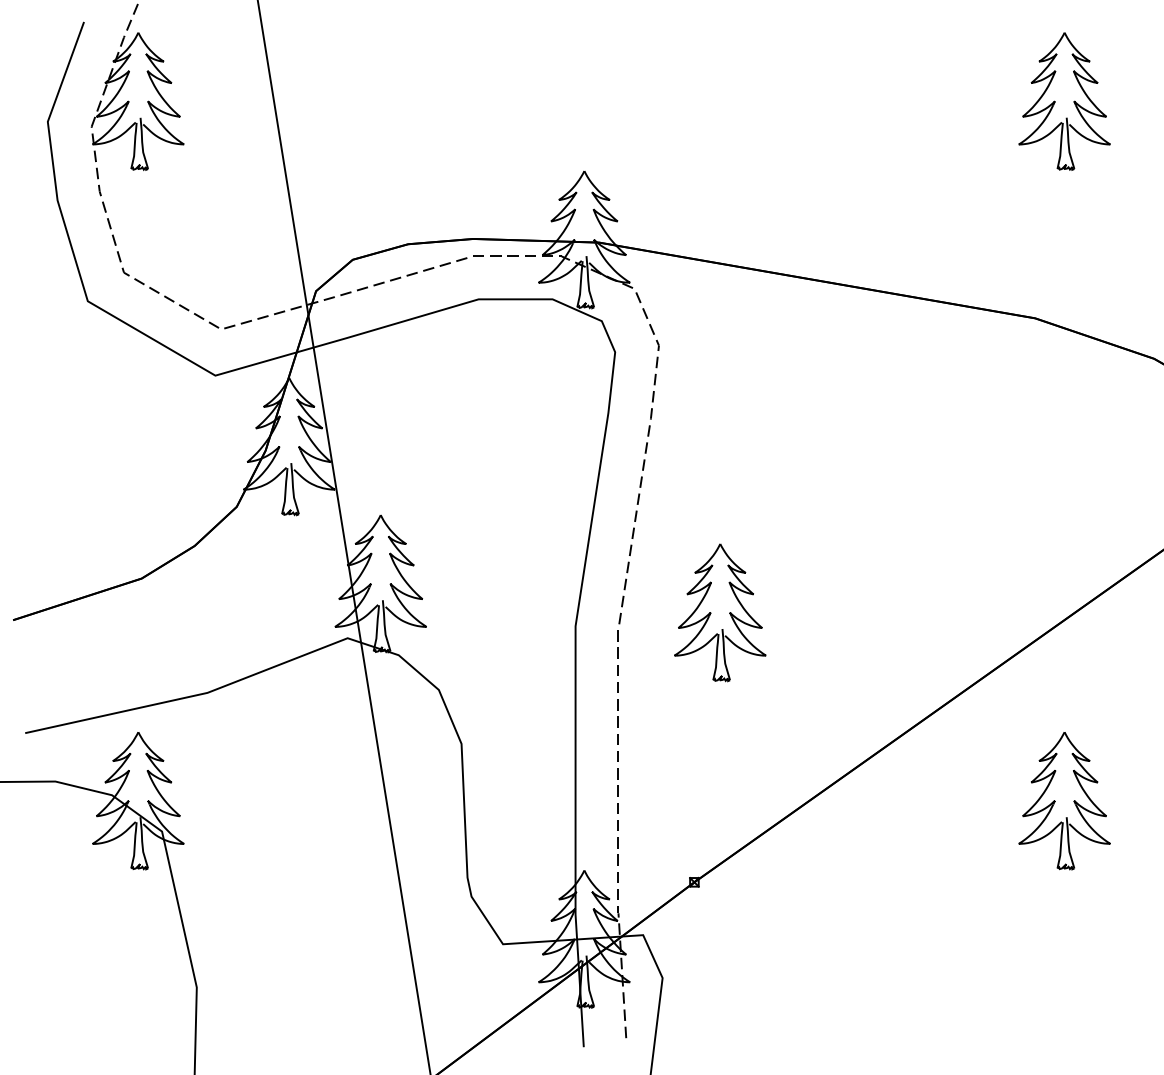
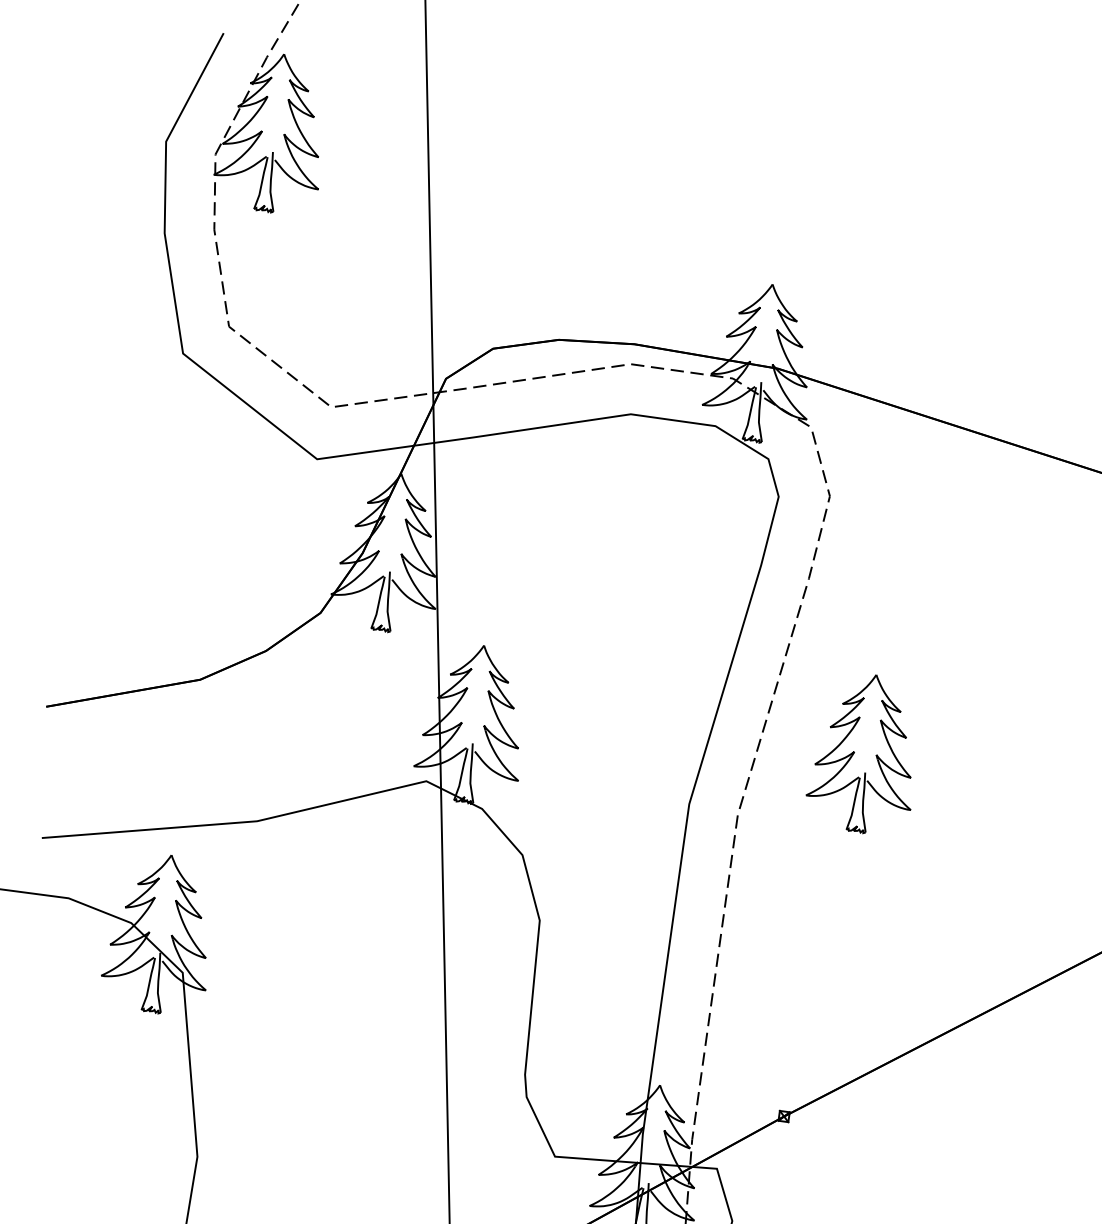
part: (720, 612) -> (865, 753), moved

